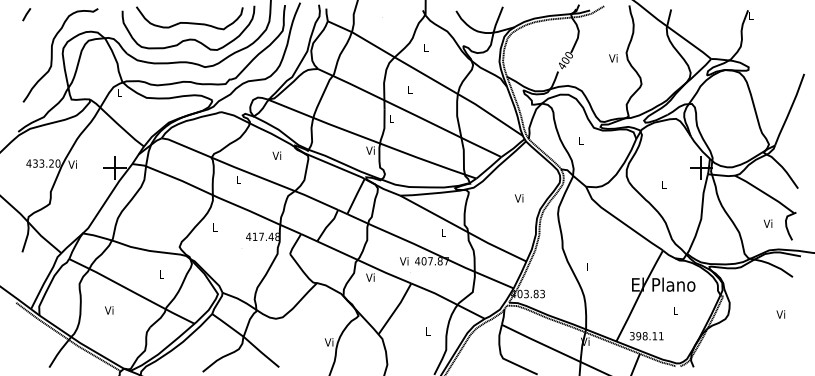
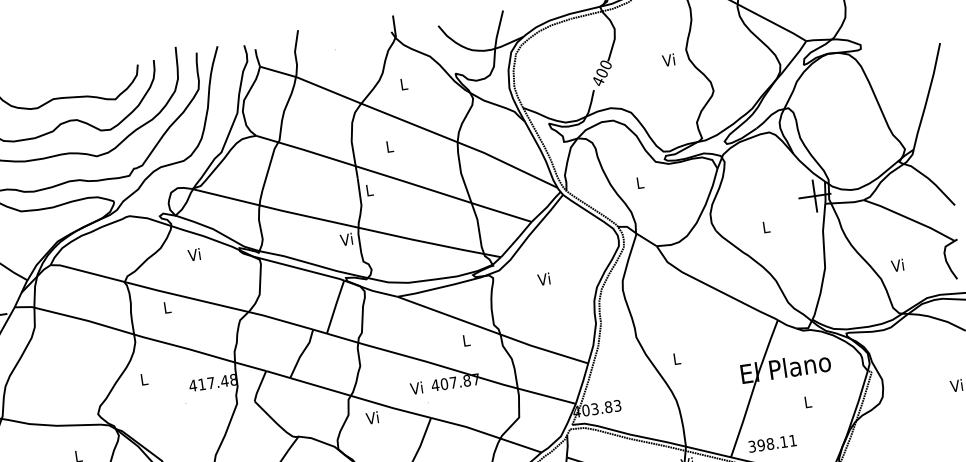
text: (276, 155) -> (193, 254), moved
text: (518, 198) -> (543, 279), moved
text: (767, 223) -> (896, 265), moved

